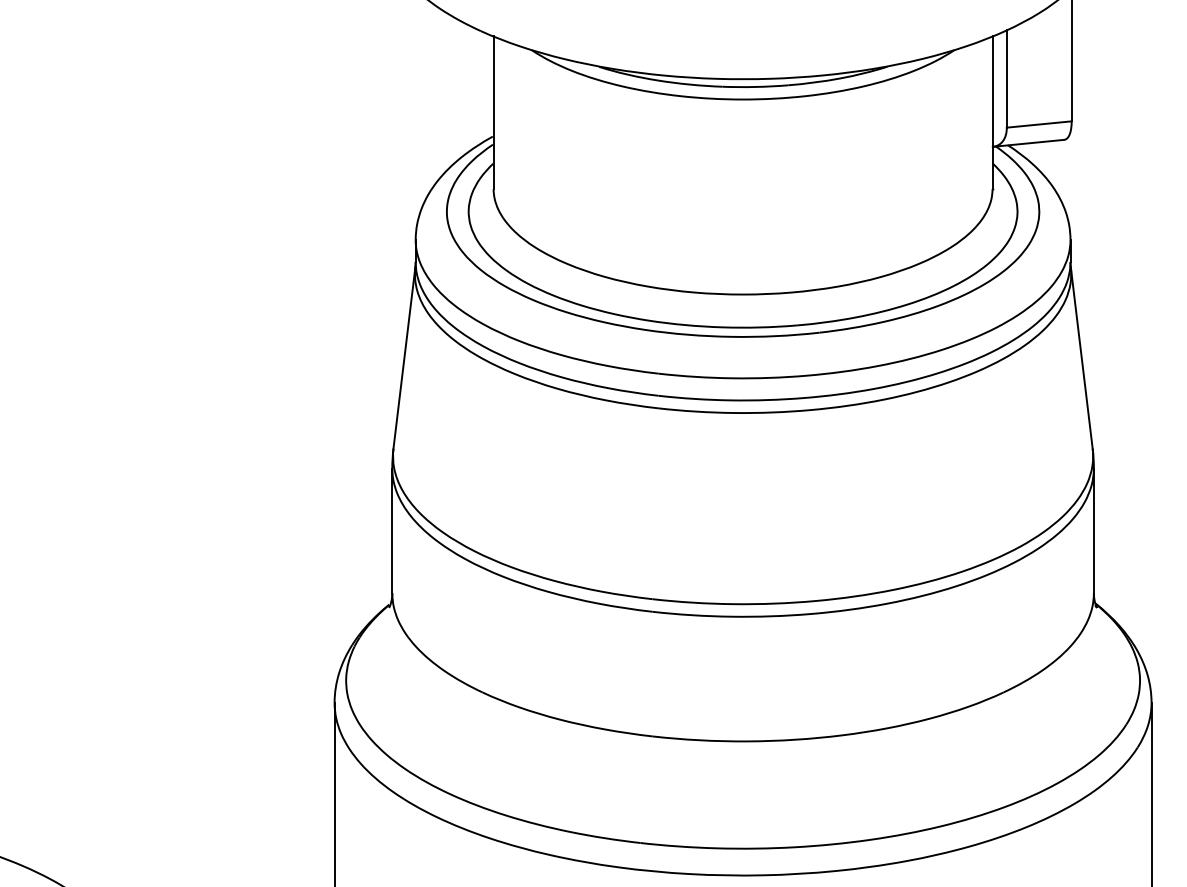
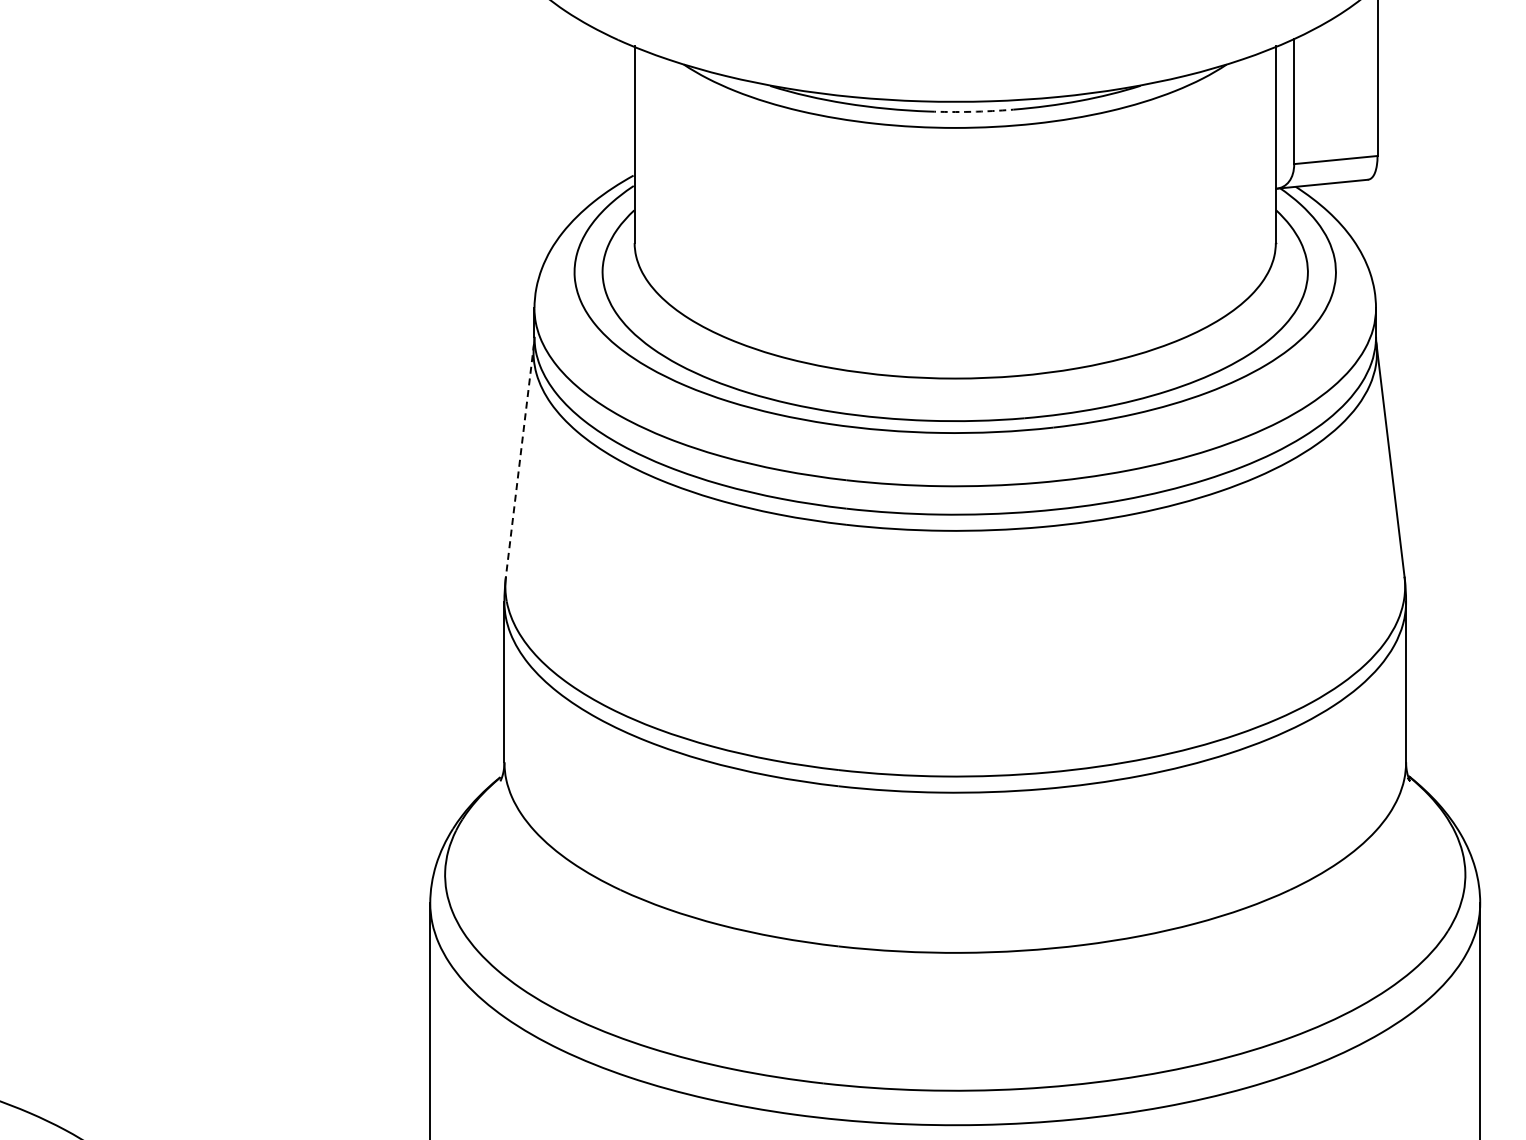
arc: (755, 86) -> (971, 111), solid -> dashed
line: (404, 358) -> (519, 460), solid -> dashed

